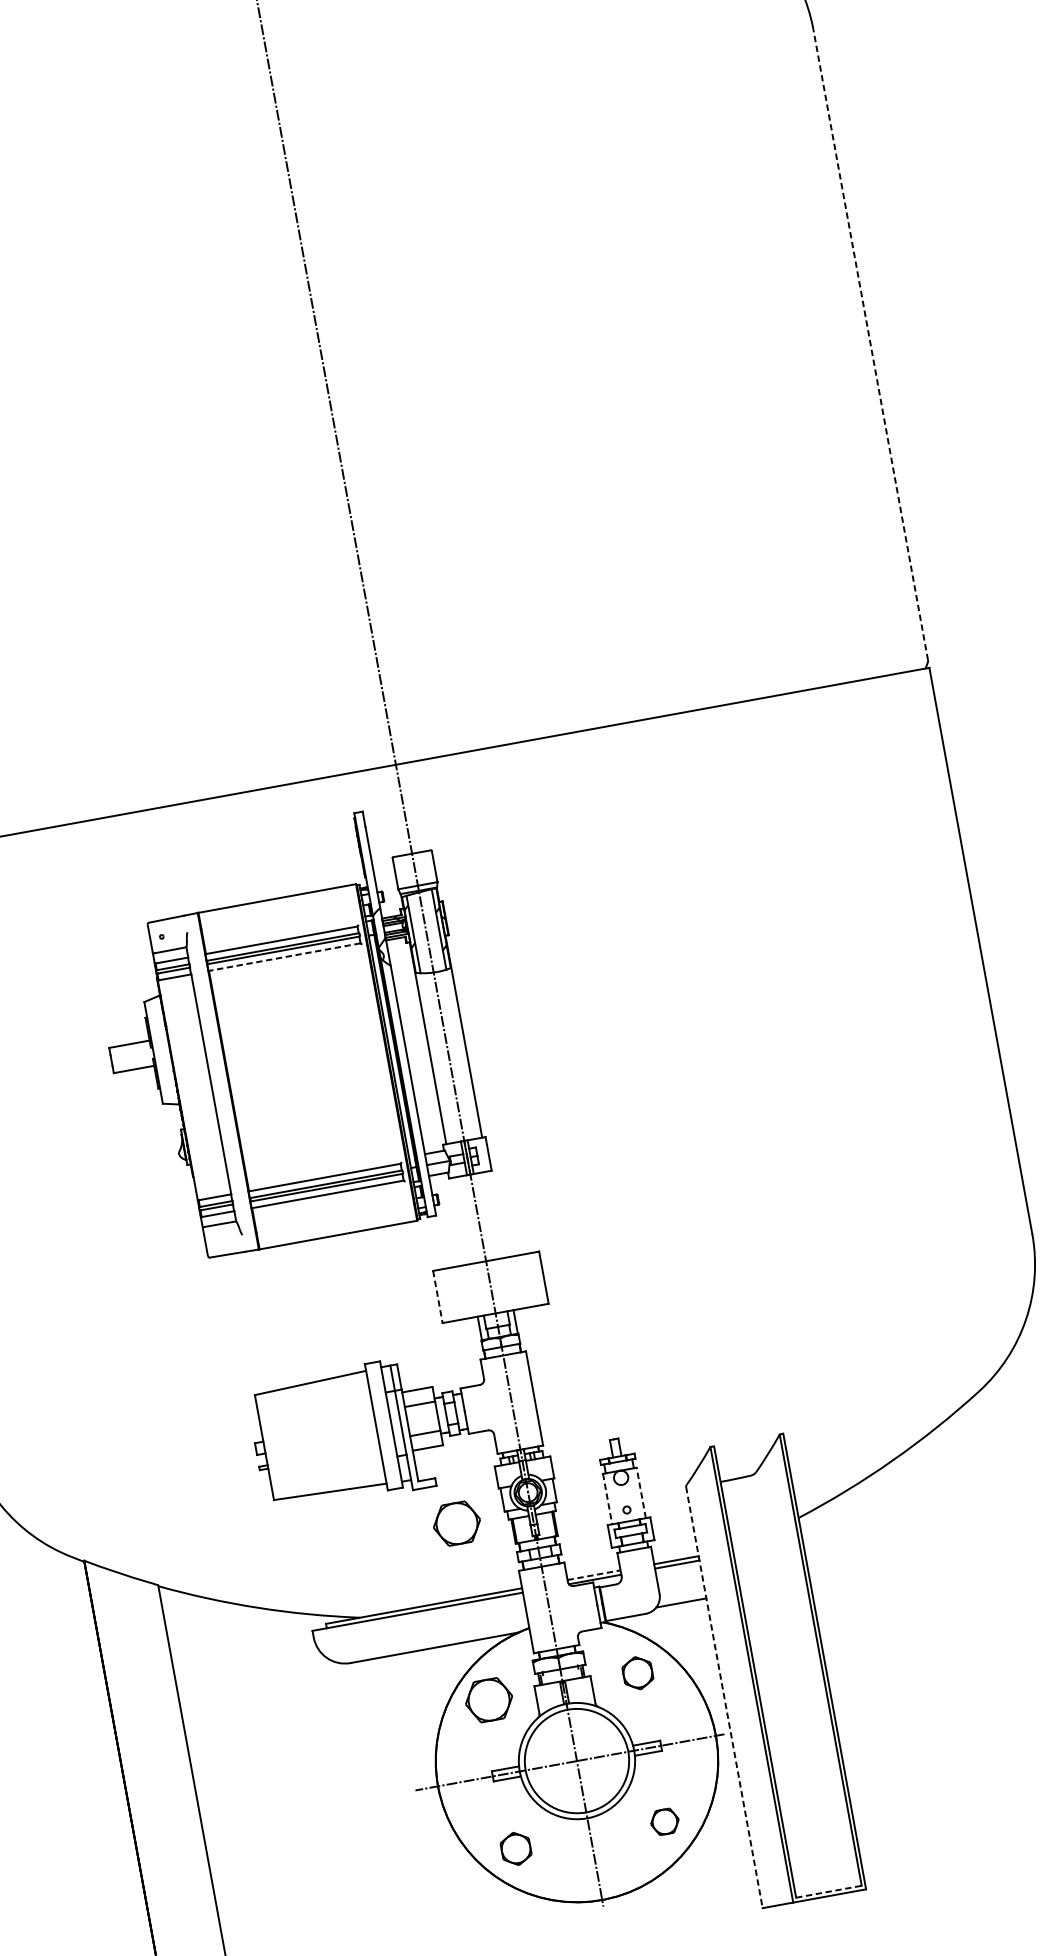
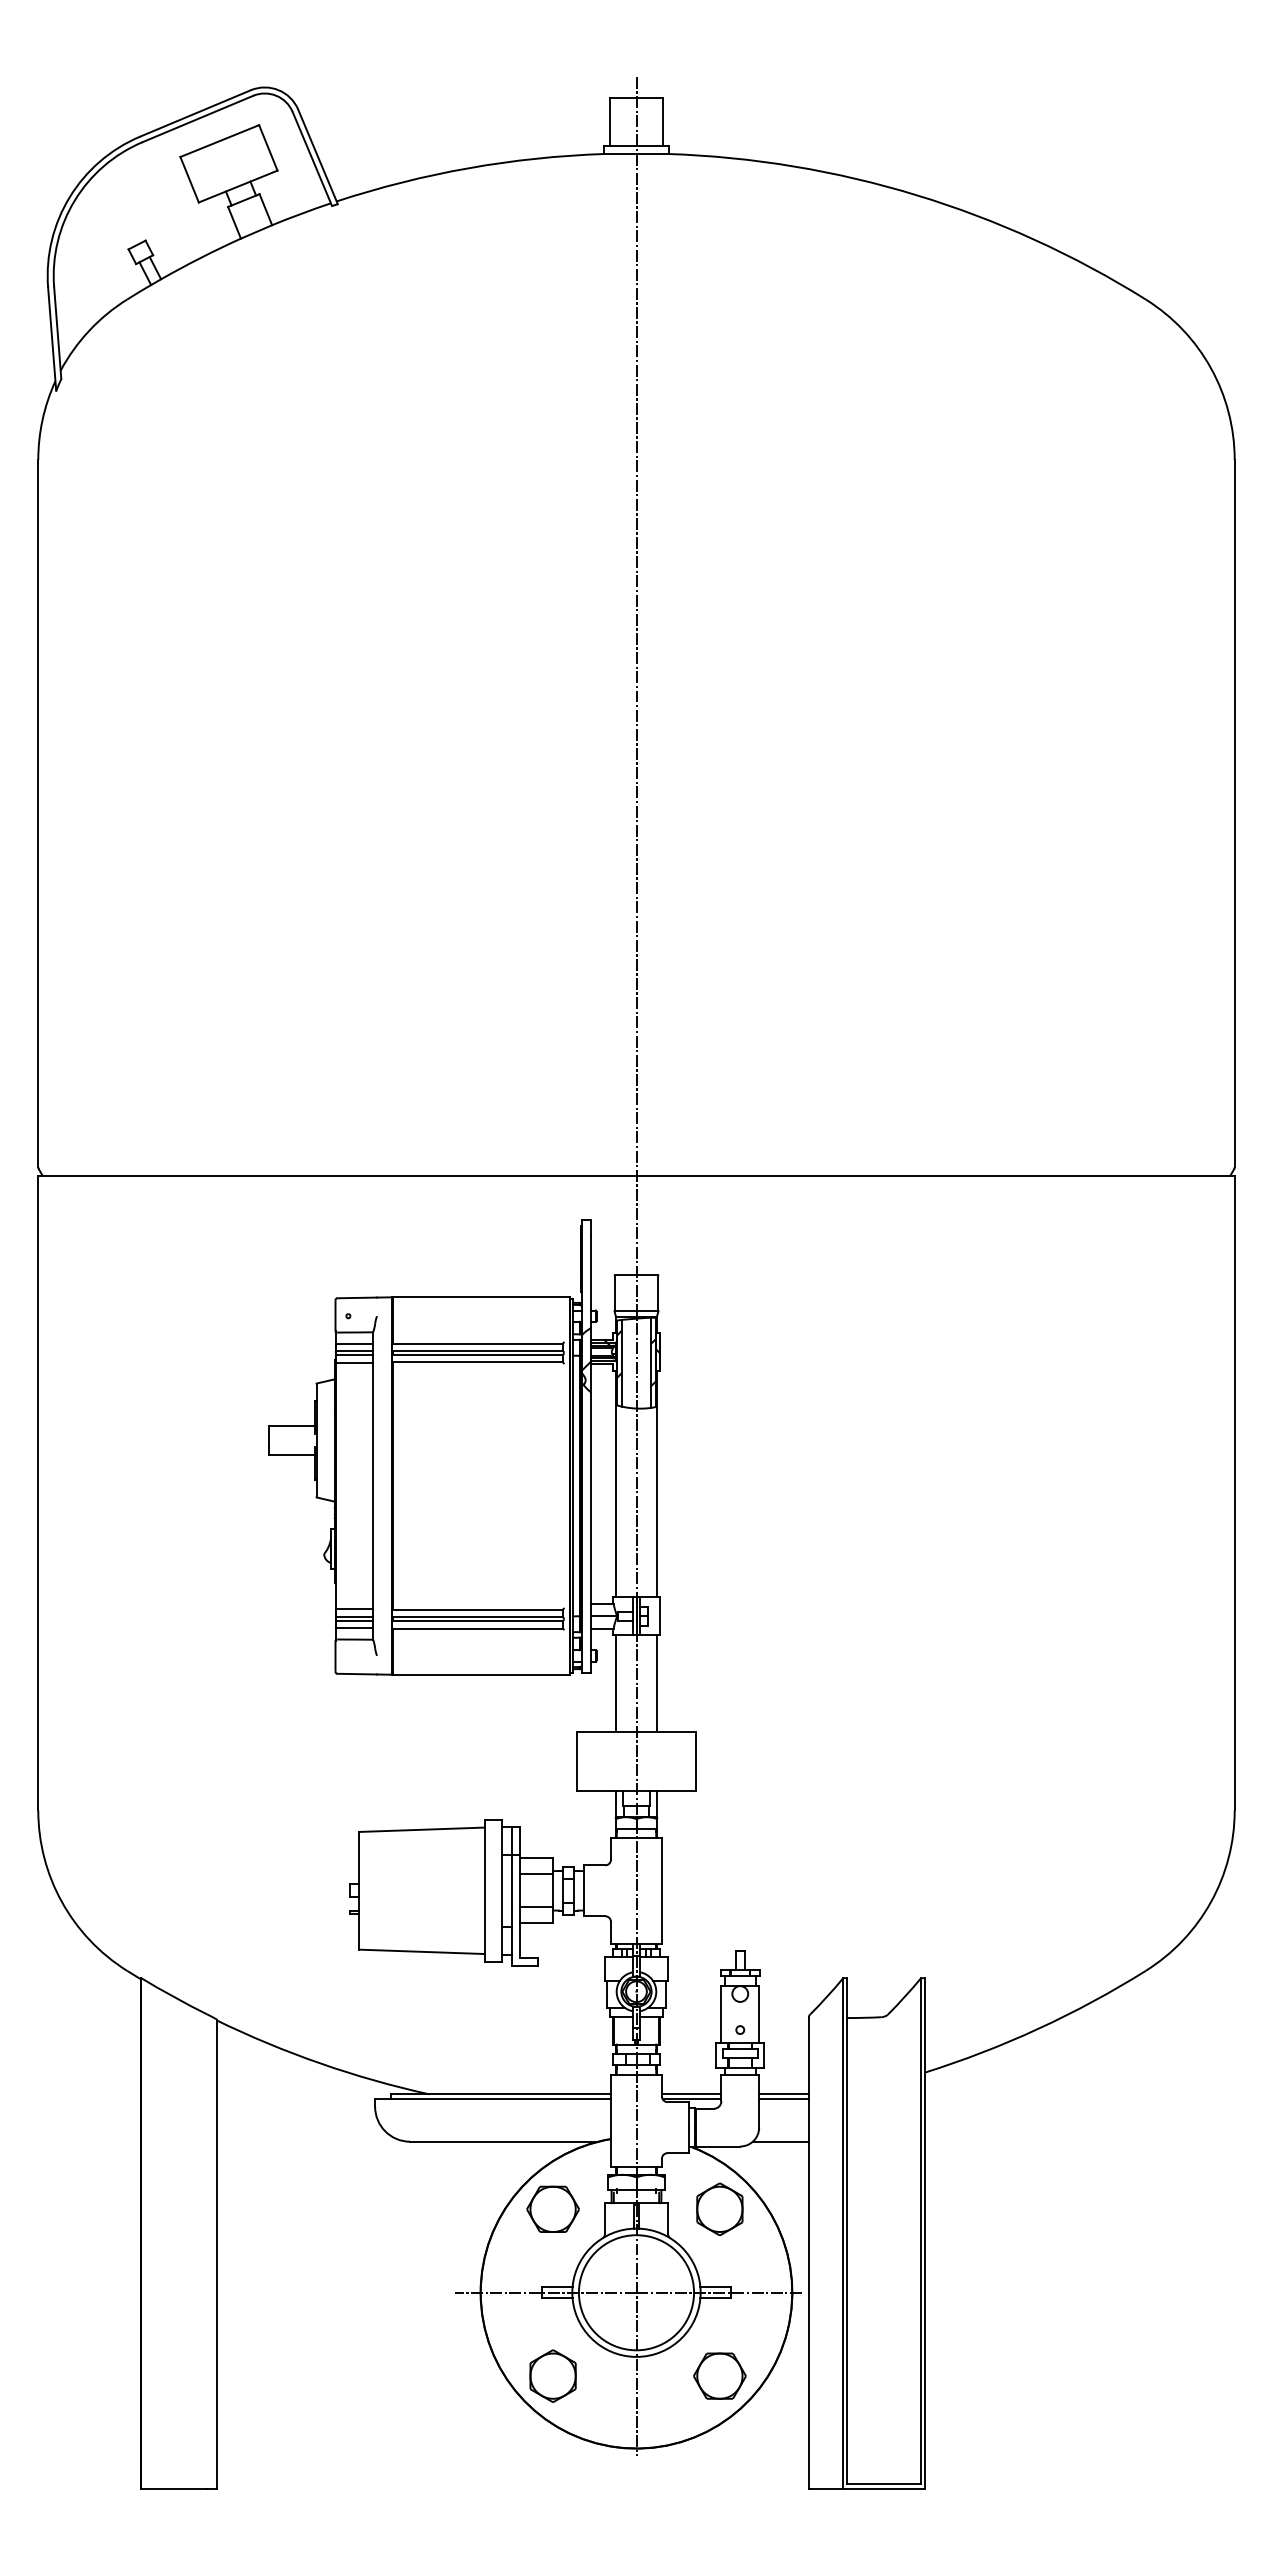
line: (870, 344) -> (1234, 813), dashed -> solid
line: (284, 957) -> (477, 1362), dashed -> solid
line: (496, 1214) -> (656, 1683), added
line: (460, 1221) -> (616, 1683), added
line: (438, 1297) -> (577, 1762), dashed -> solid
line: (641, 1492) -> (759, 2013), dashed -> solid
line: (607, 1499) -> (721, 2014), dashed -> solid
part: (456, 1522) -> (552, 2010), removed
line: (593, 1575) -> (691, 2094), dashed -> solid
part: (637, 1673) -> (719, 2209), size x1.43
line: (724, 1698) -> (809, 2253), dashed -> solid
part: (664, 1821) -> (719, 2375), size x1.67
part: (515, 1848) -> (552, 2375), size x1.43
line: (829, 1891) -> (884, 2484), dashed -> solid

